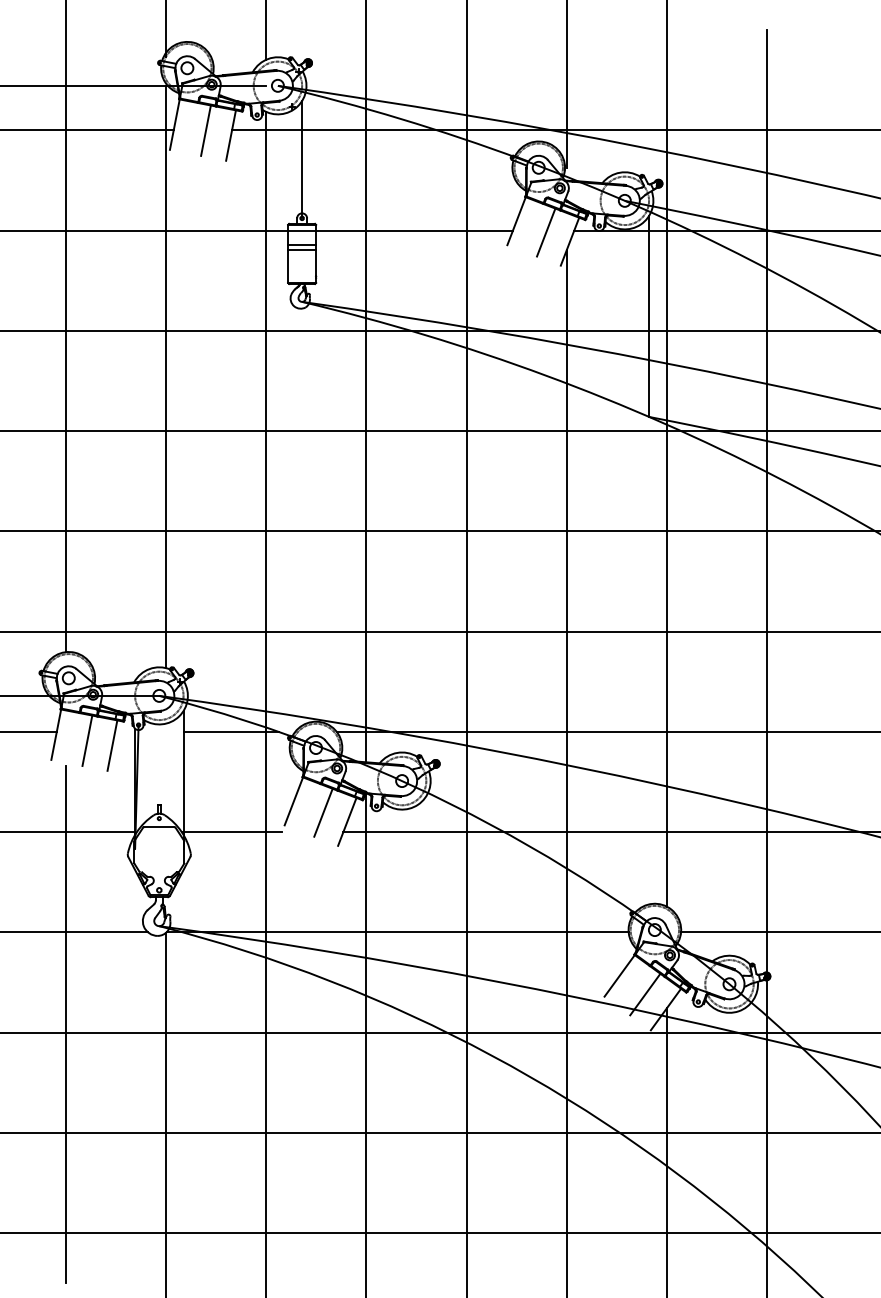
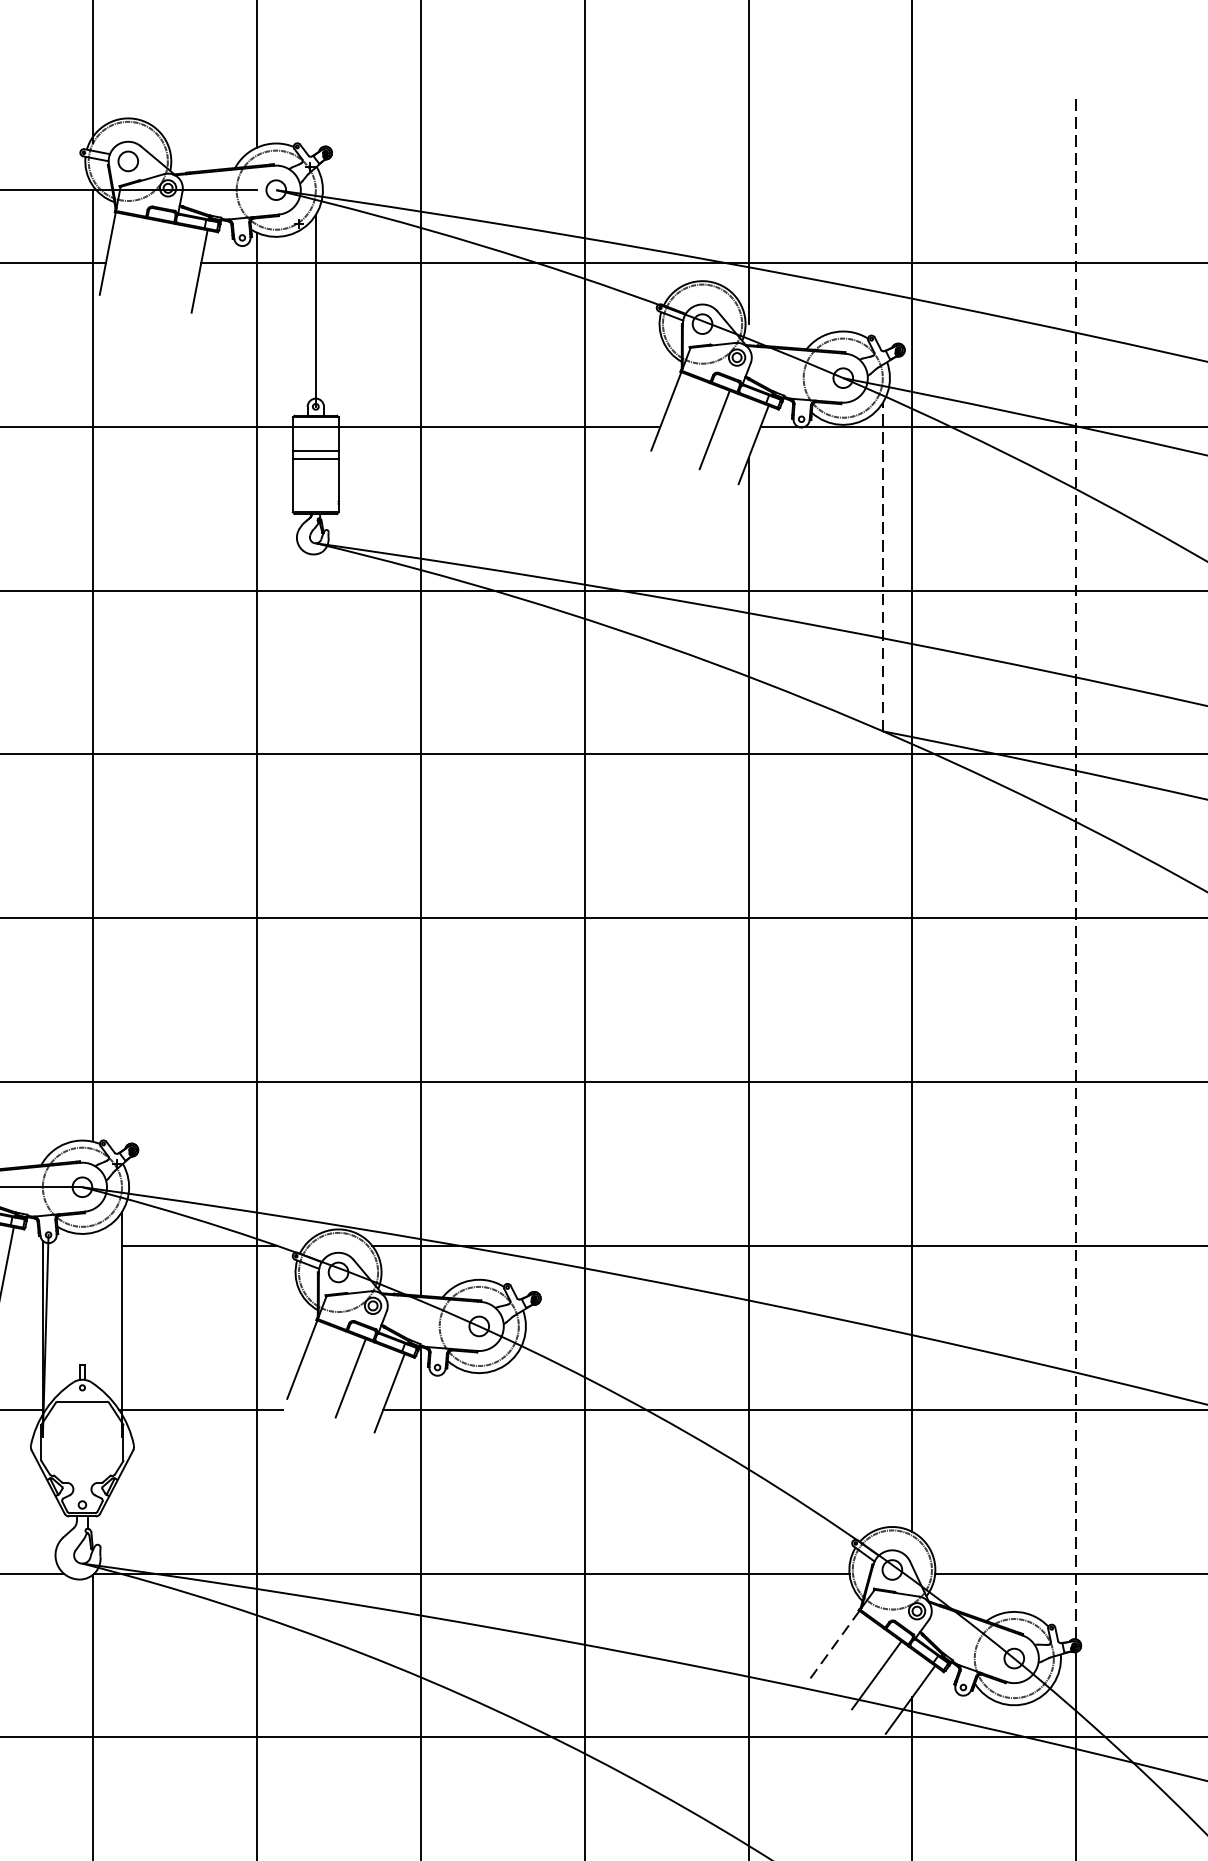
line: (205, 130) -> (157, 263), removed
line: (649, 315) -> (883, 565), solid -> dashed
line: (767, 501) -> (1076, 869), solid -> dashed
line: (619, 975) -> (834, 1644), solid -> dashed

